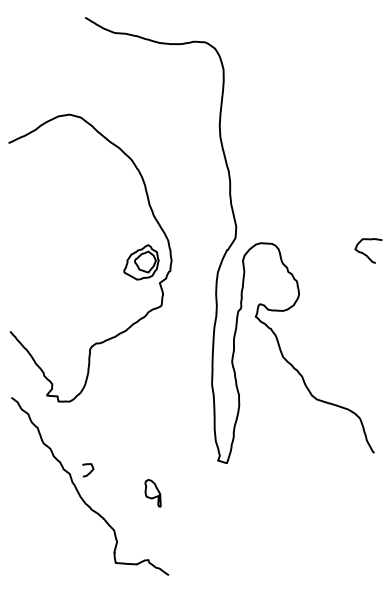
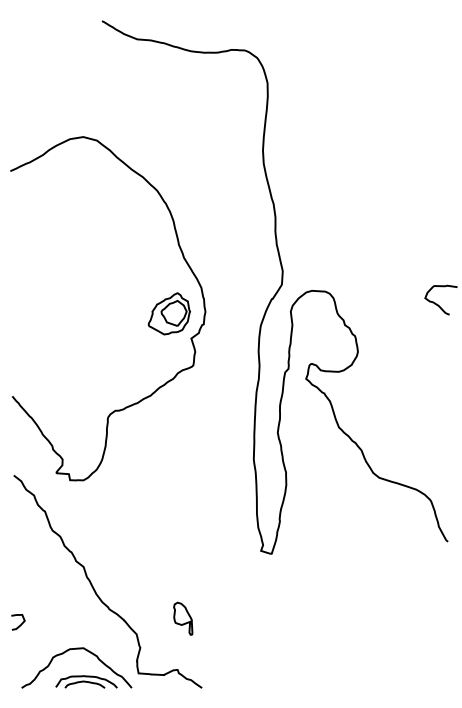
curve: (90, 471) -> (21, 623), moved
part: (152, 493) -> (182, 618), moved
part: (63, 558) -> (76, 668), added

